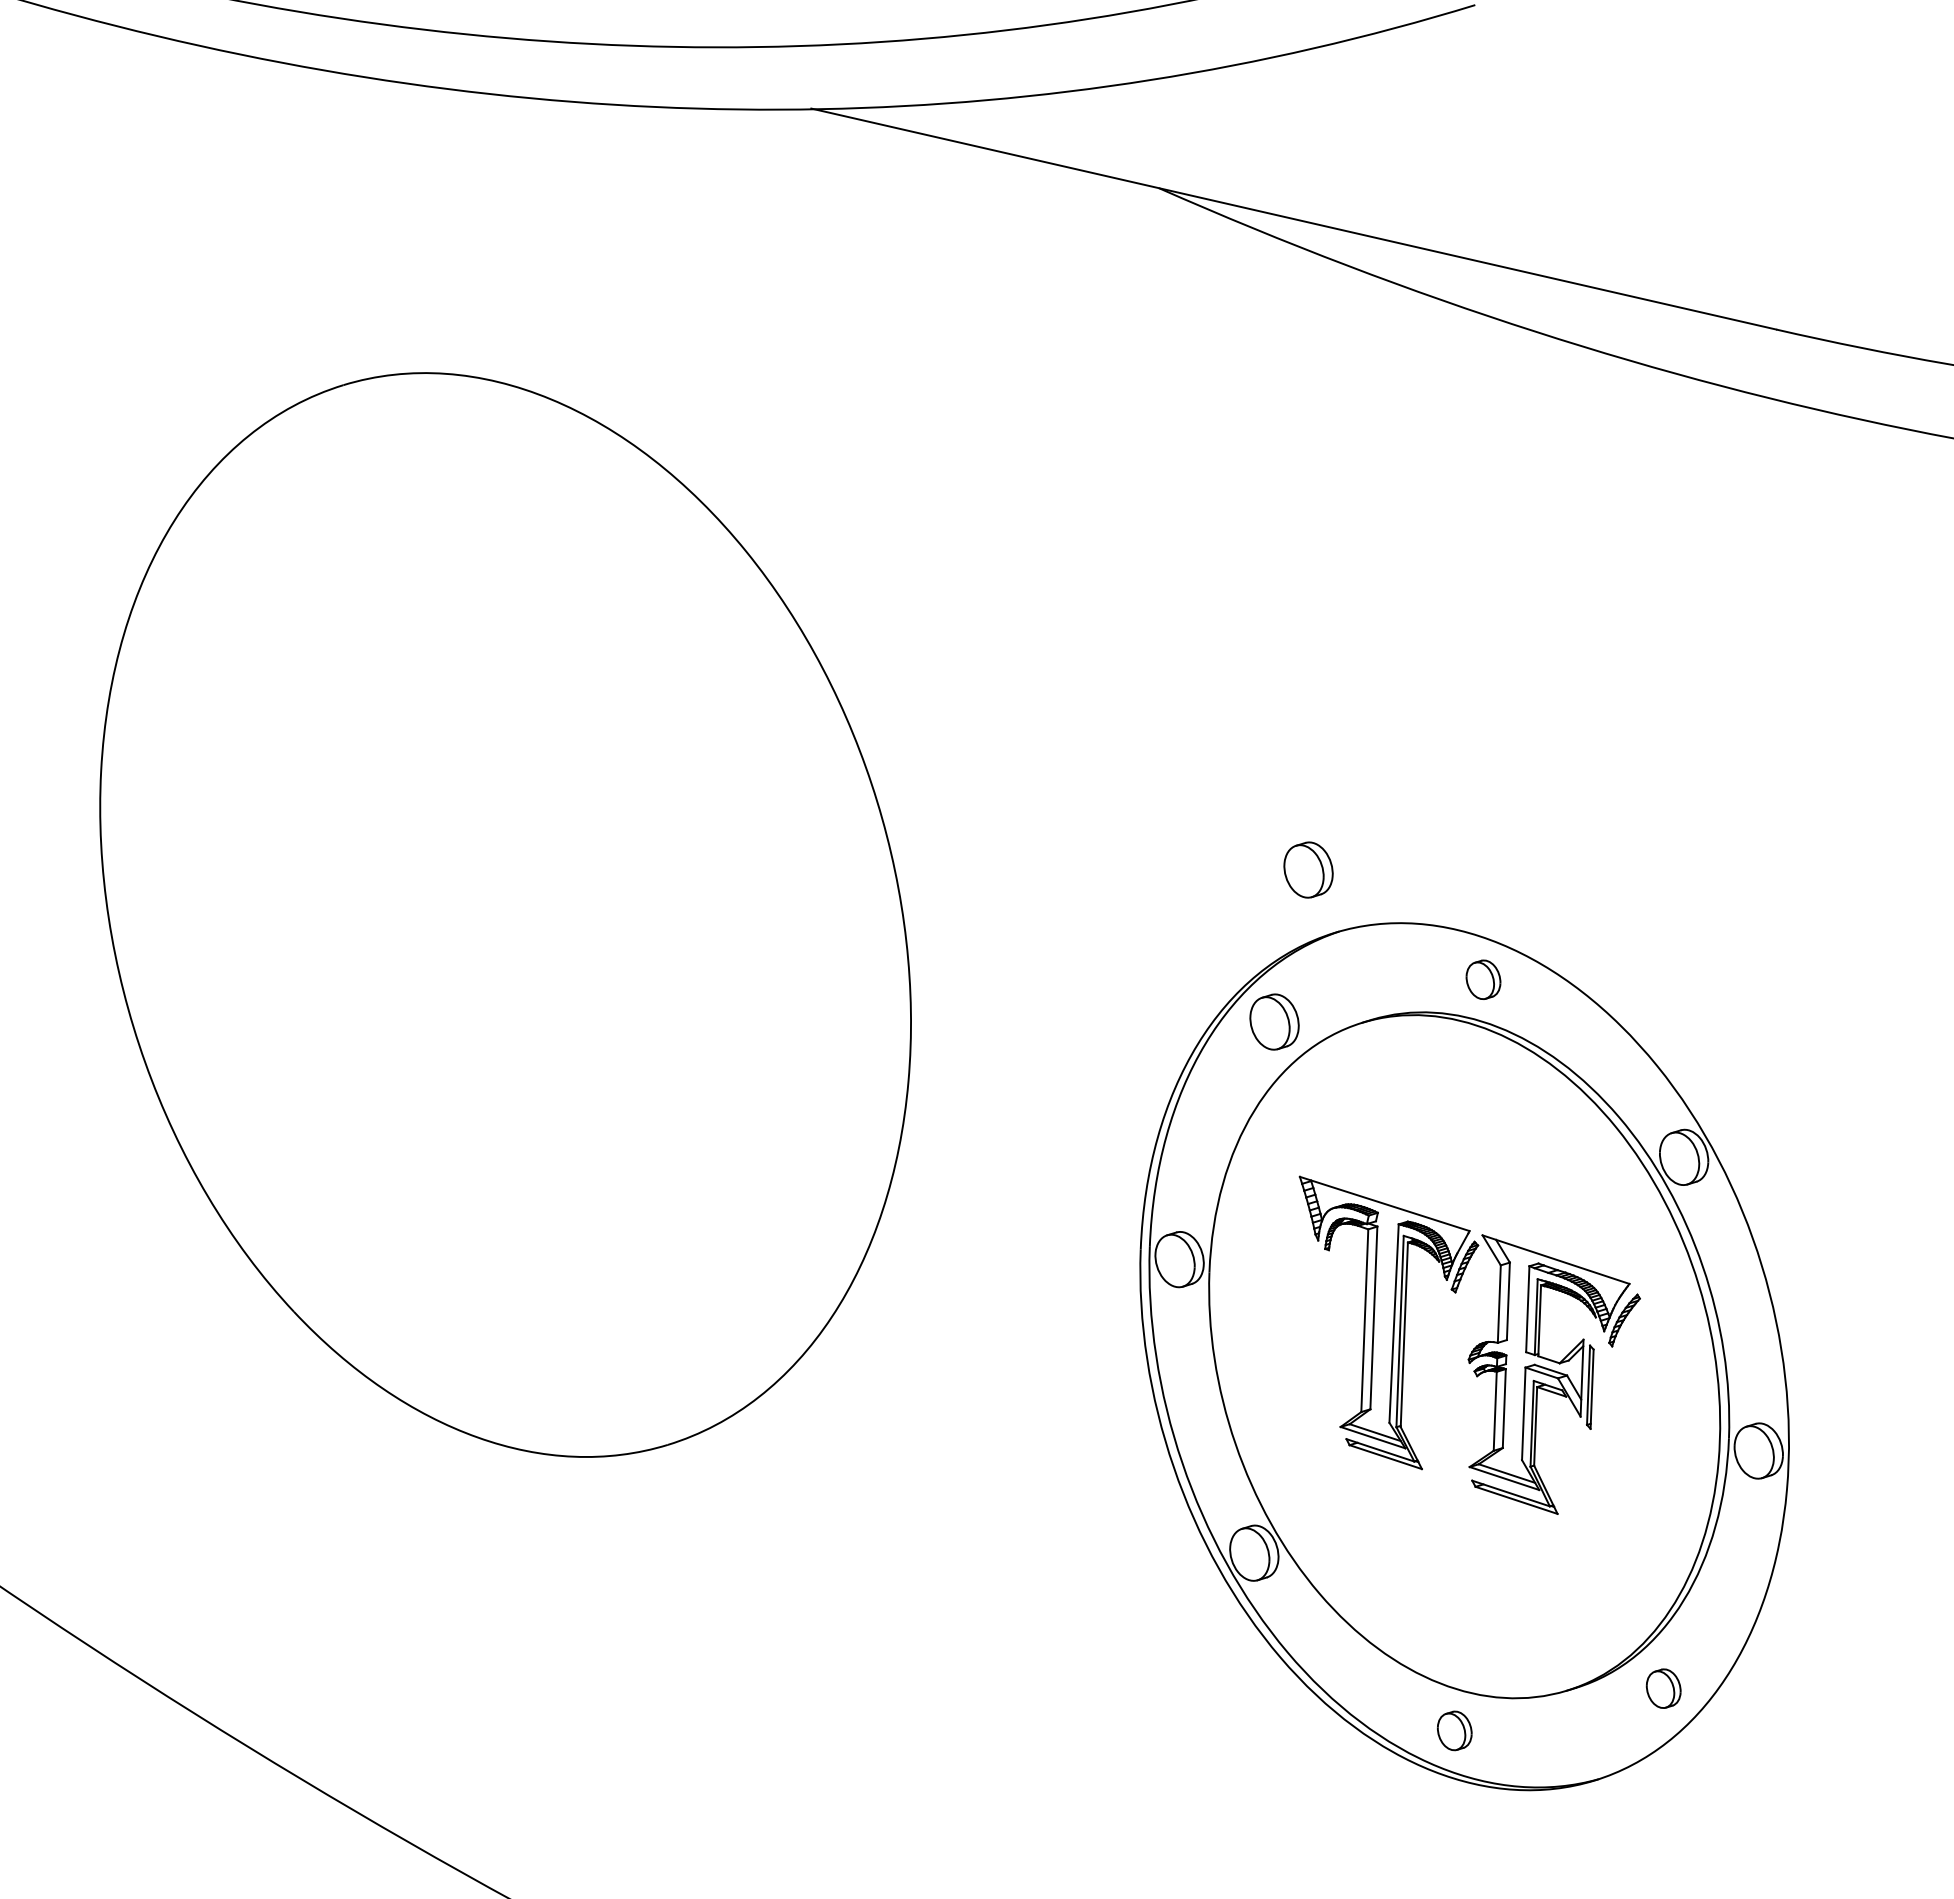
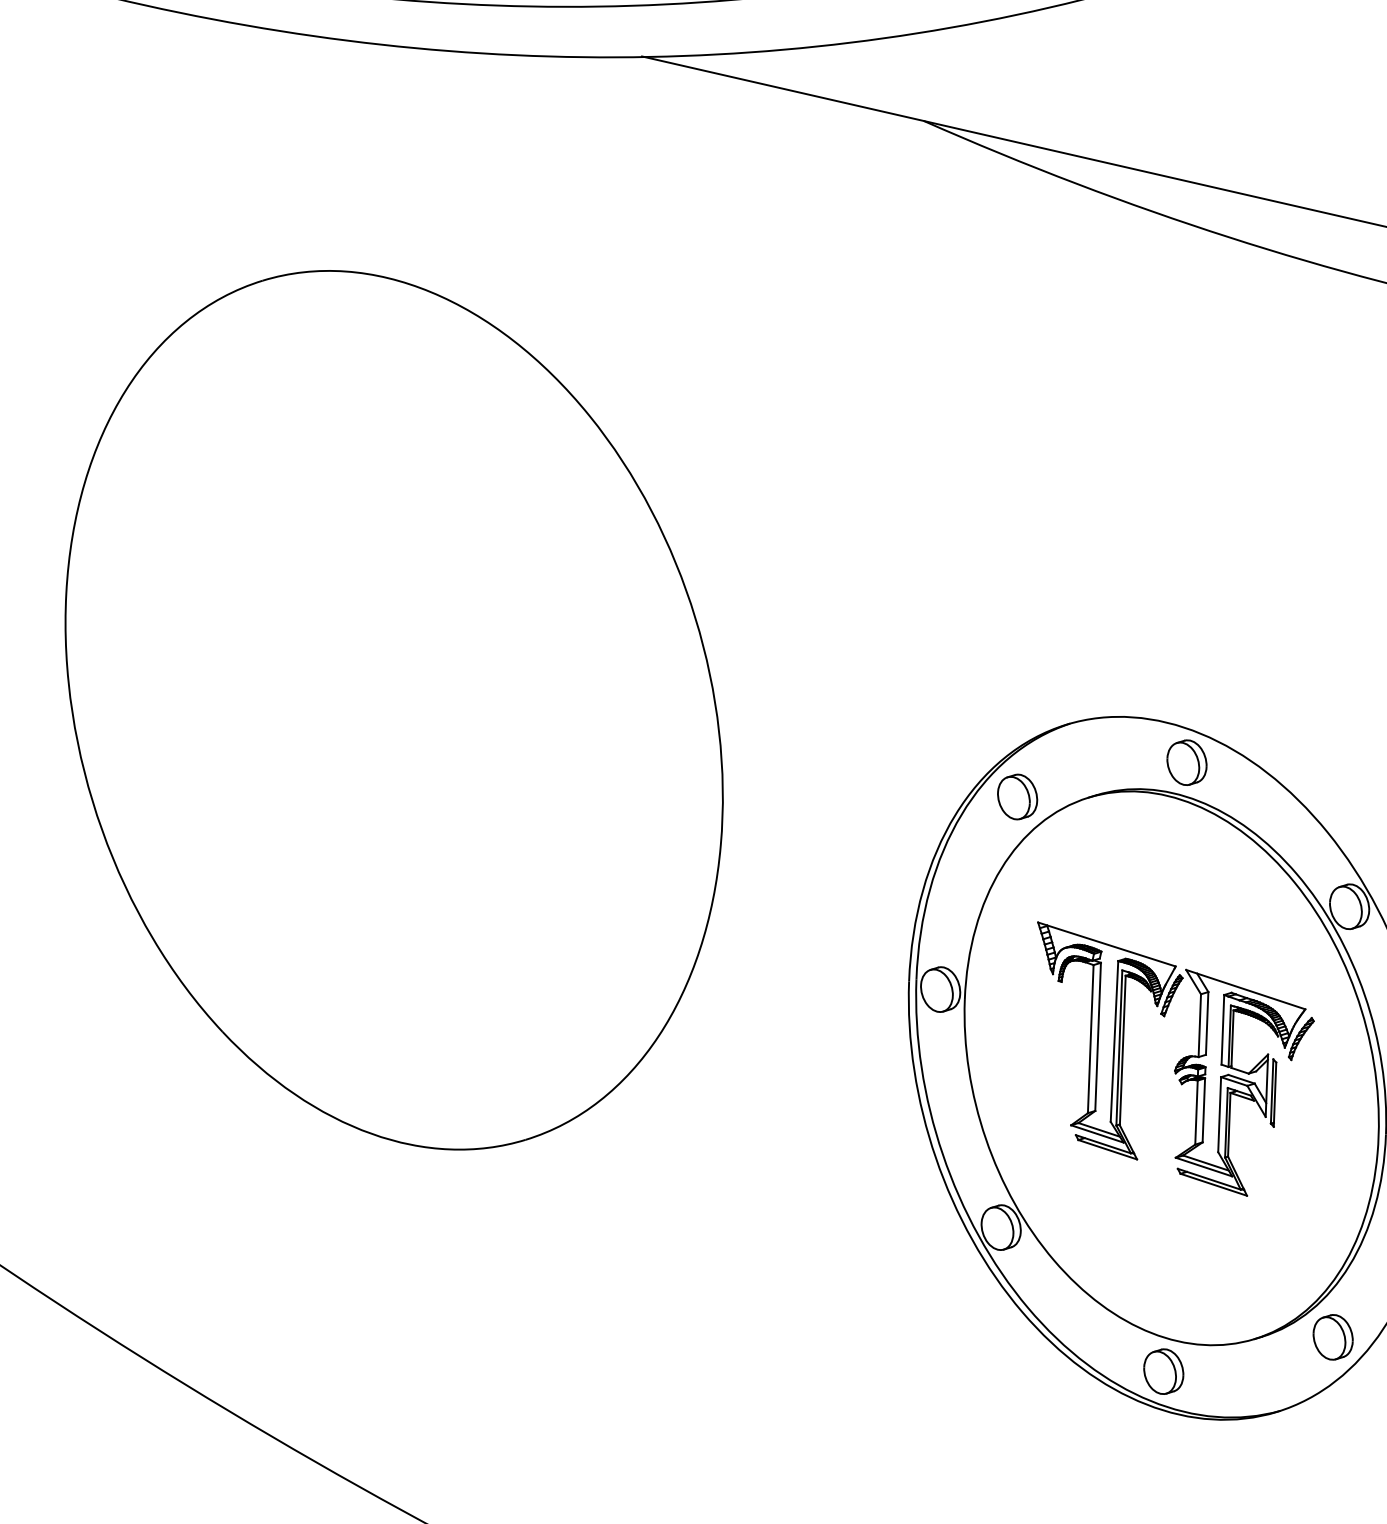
part: (1308, 869) -> (1045, 673), removed
part: (1483, 979) -> (1186, 762), size x1.43
part: (1663, 1688) -> (1332, 1337), size x1.43
part: (1454, 1730) -> (1163, 1371), size x1.43

